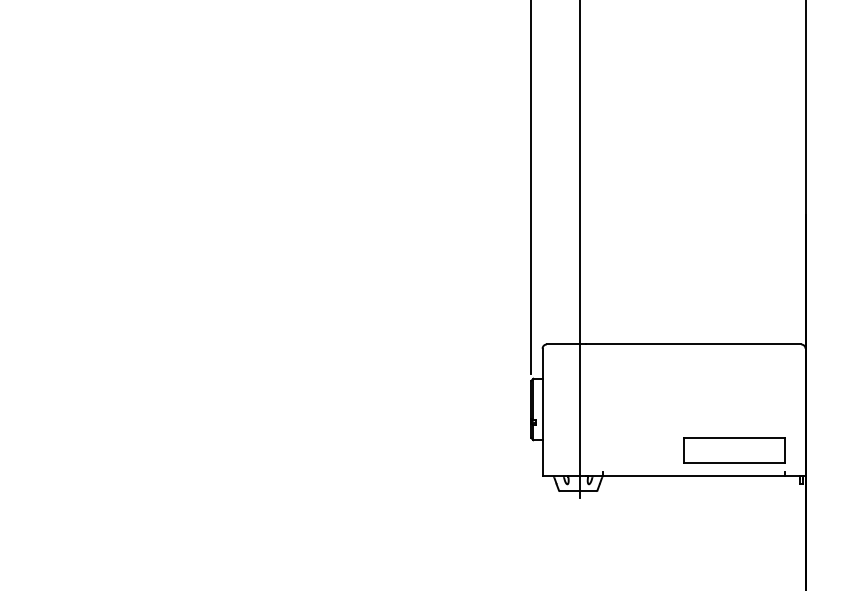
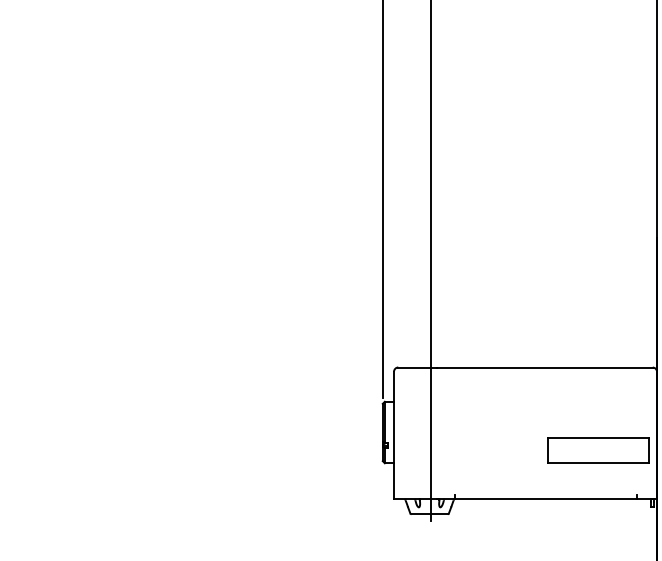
part: (734, 450) -> (597, 450), moved

